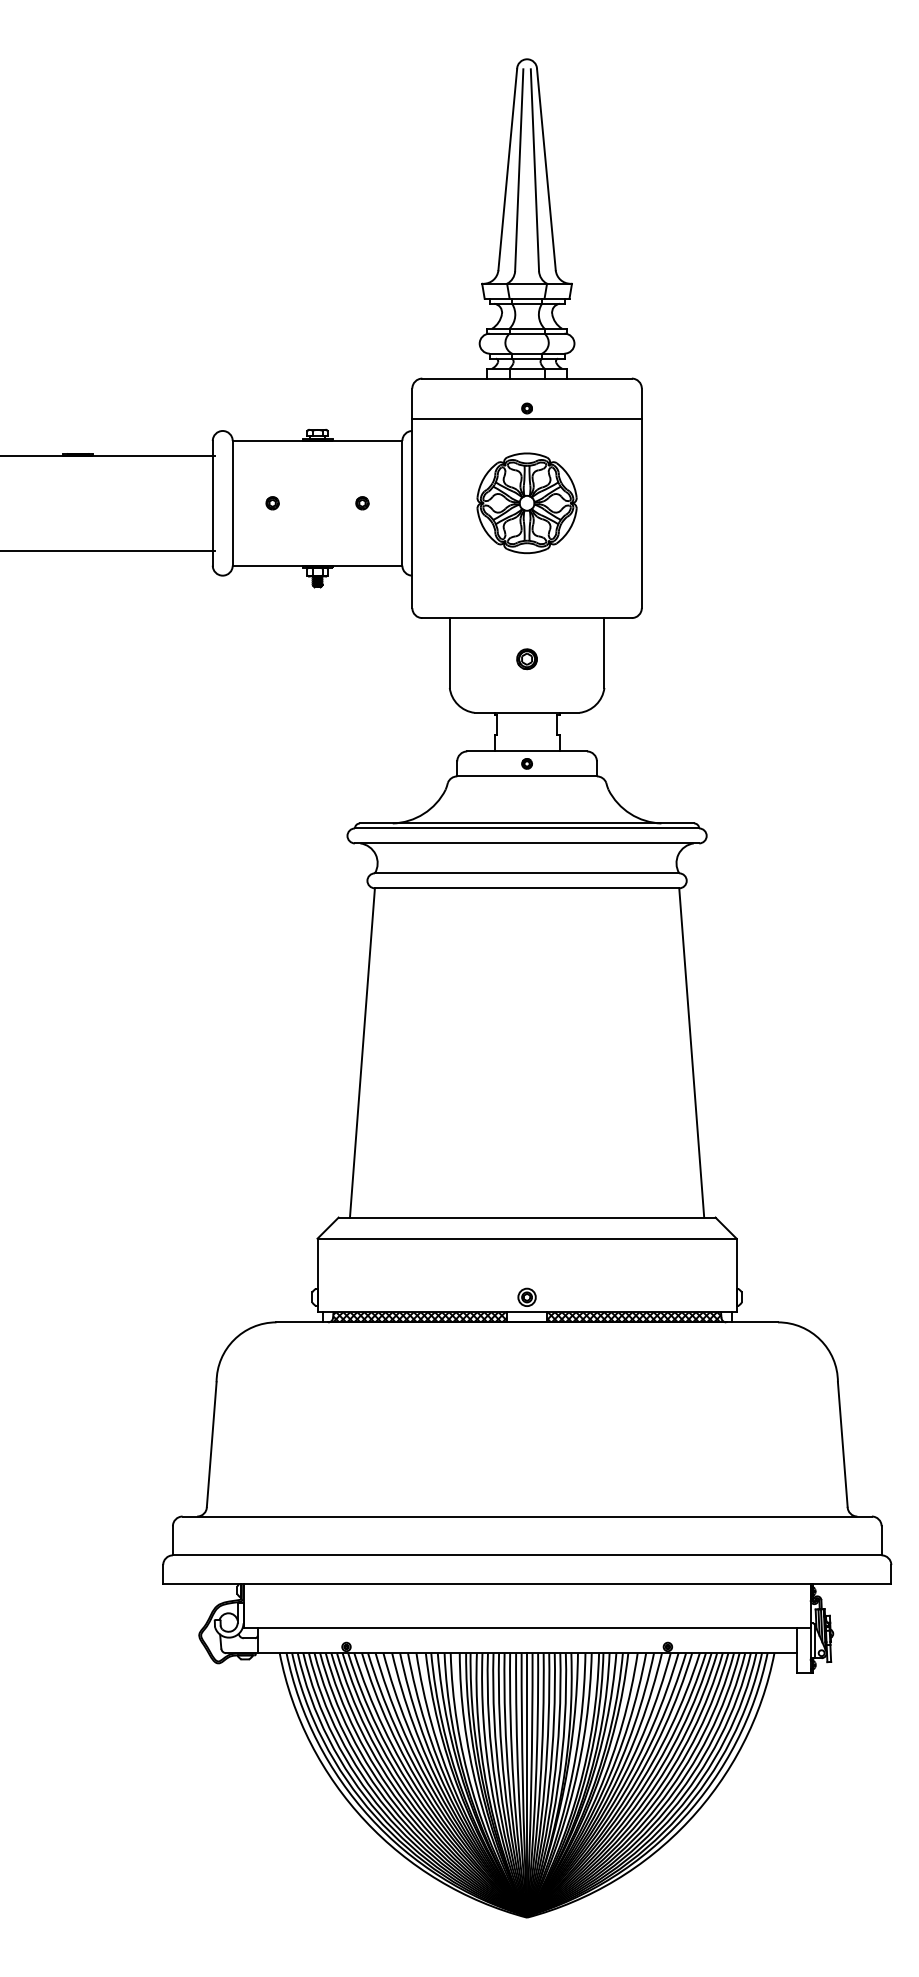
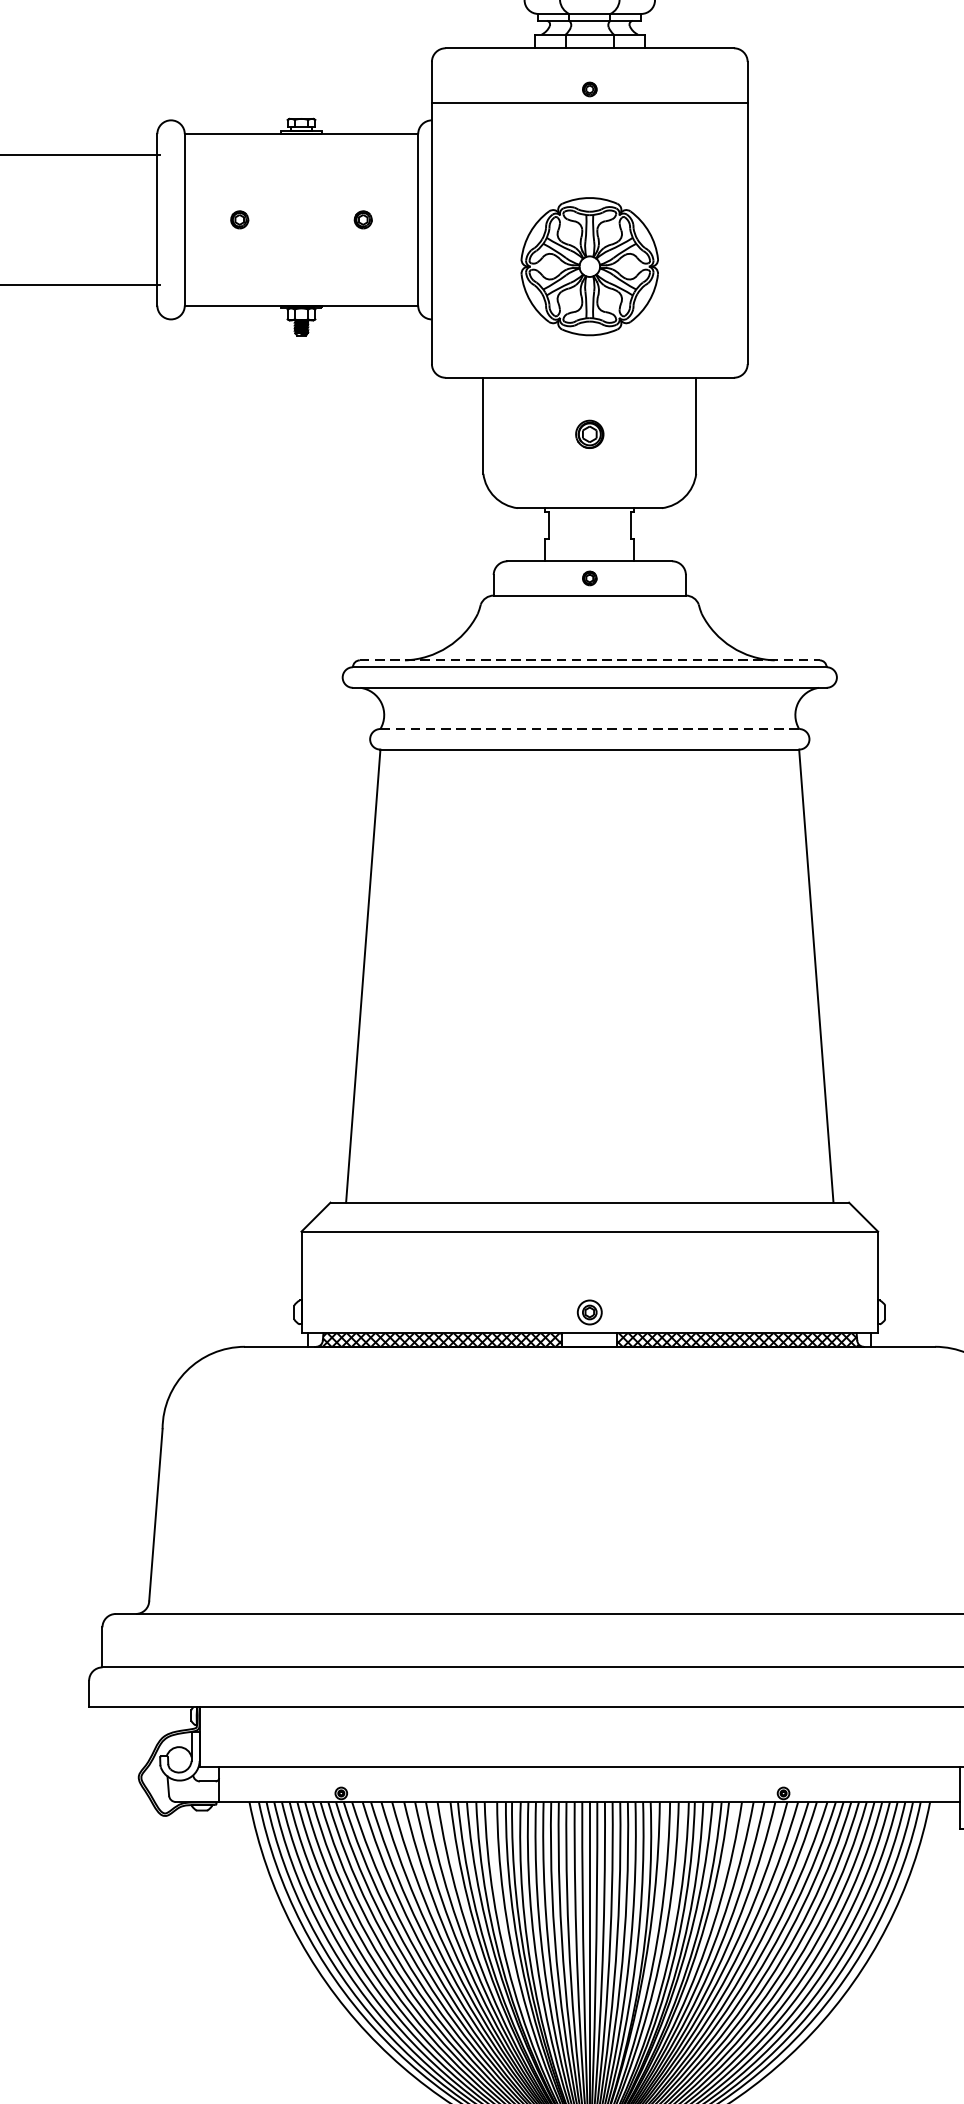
part: (526, 503) -> (588, 266), moved
line: (527, 823) -> (590, 660), solid -> dashed
line: (527, 873) -> (590, 729), solid -> dashed

